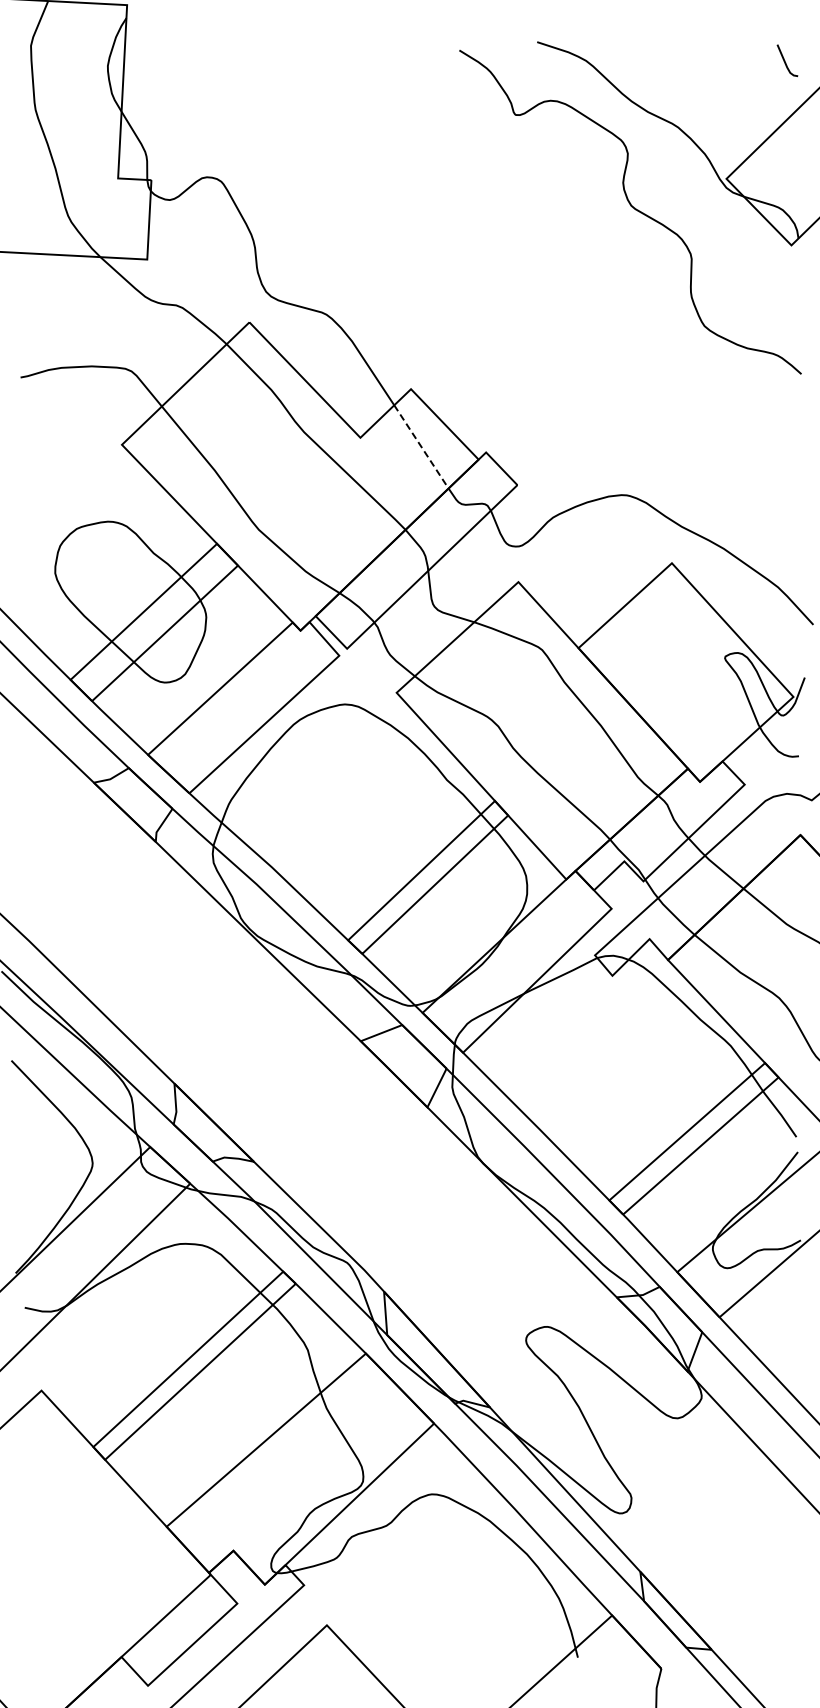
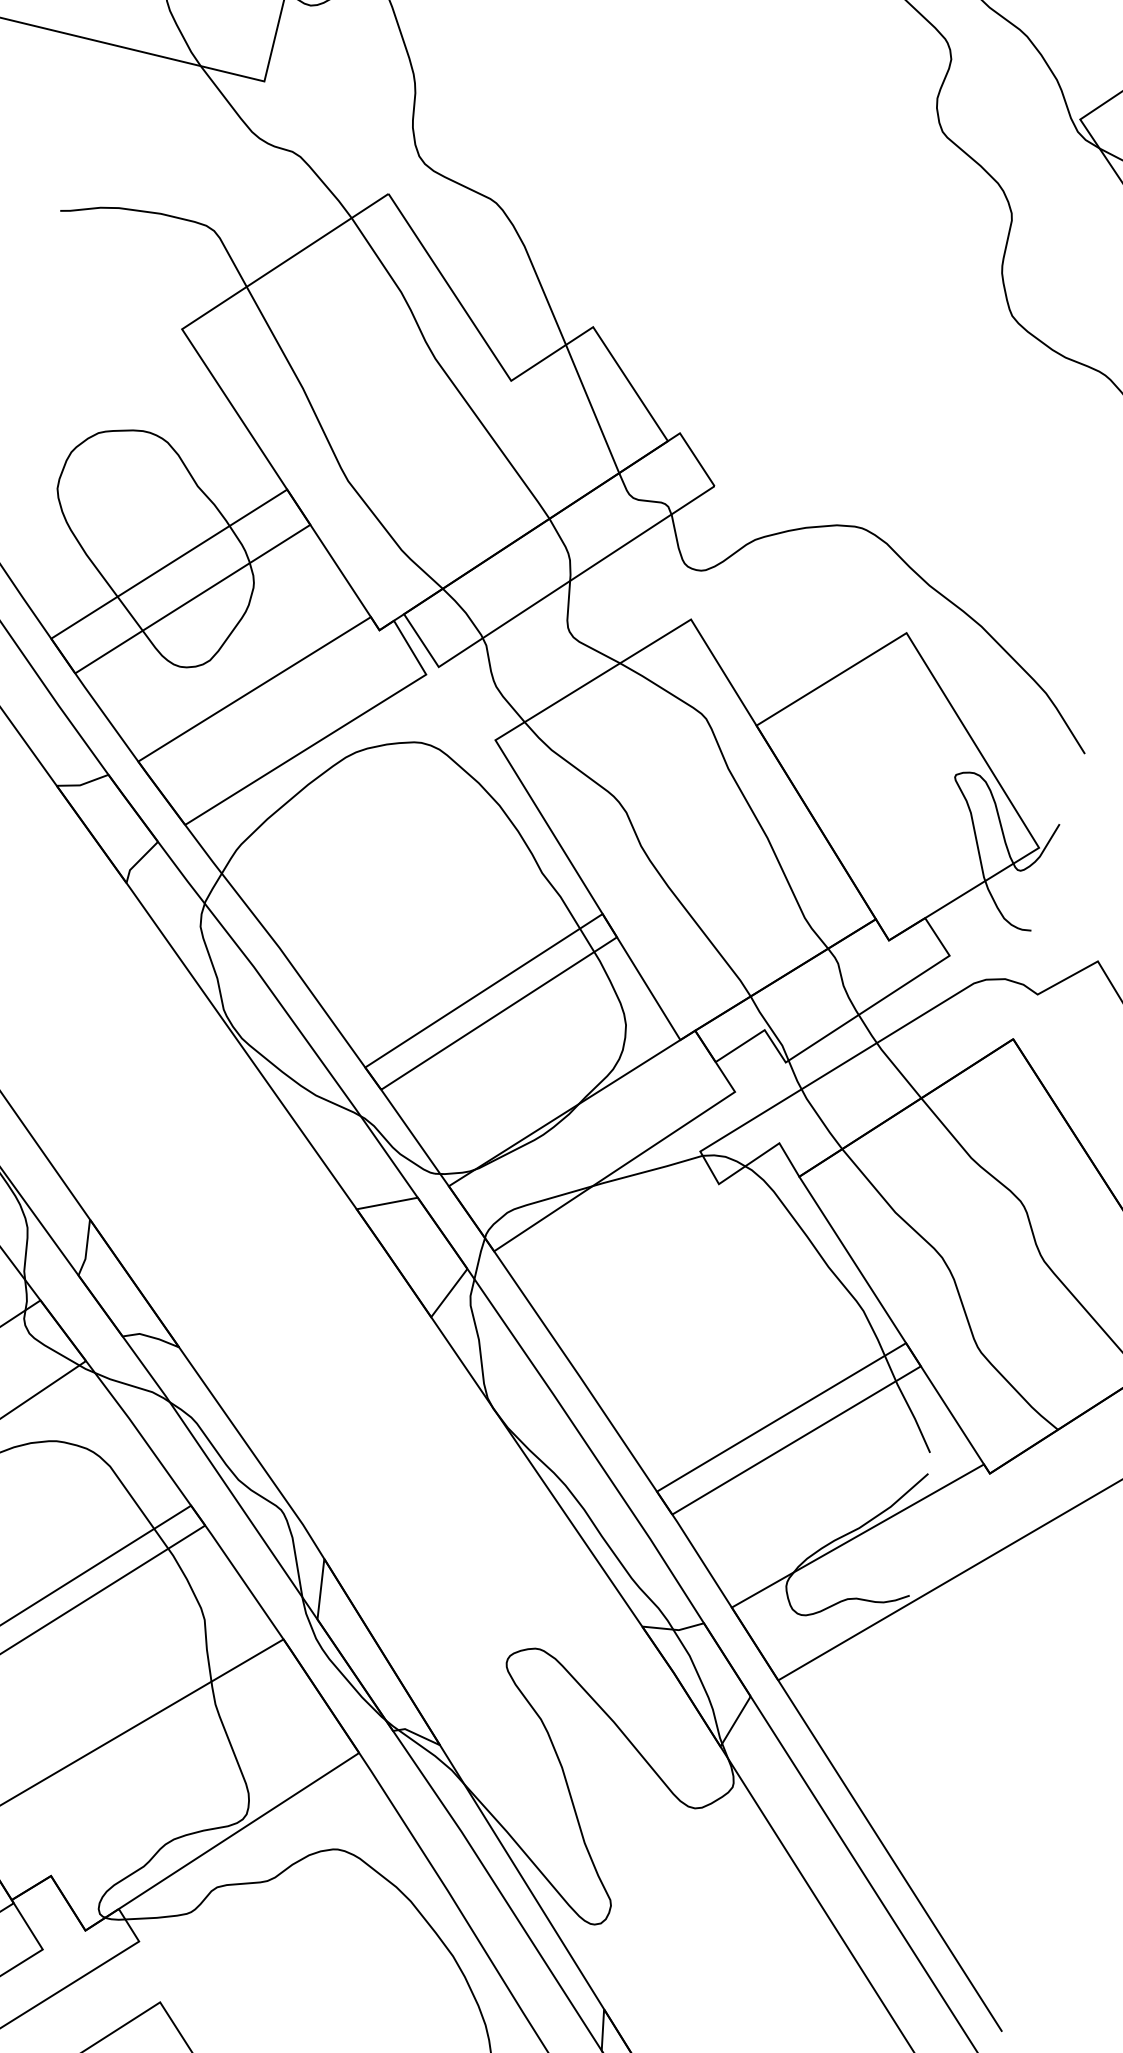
line: (421, 446) -> (592, 408), dashed -> solid

